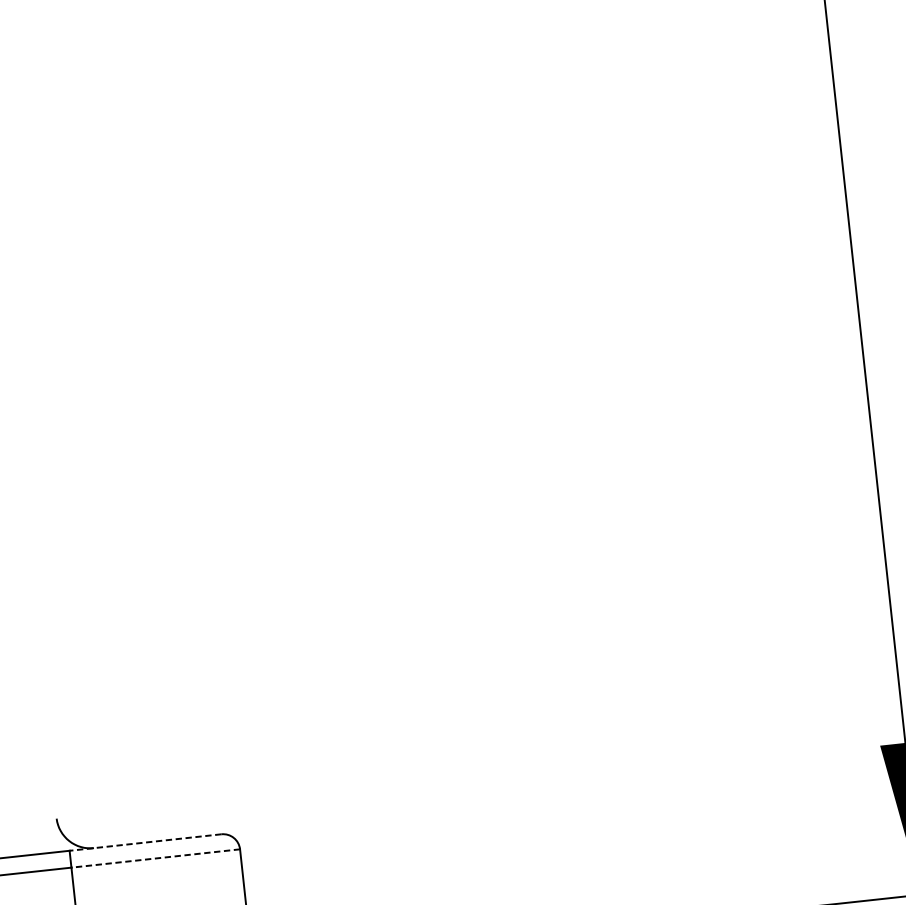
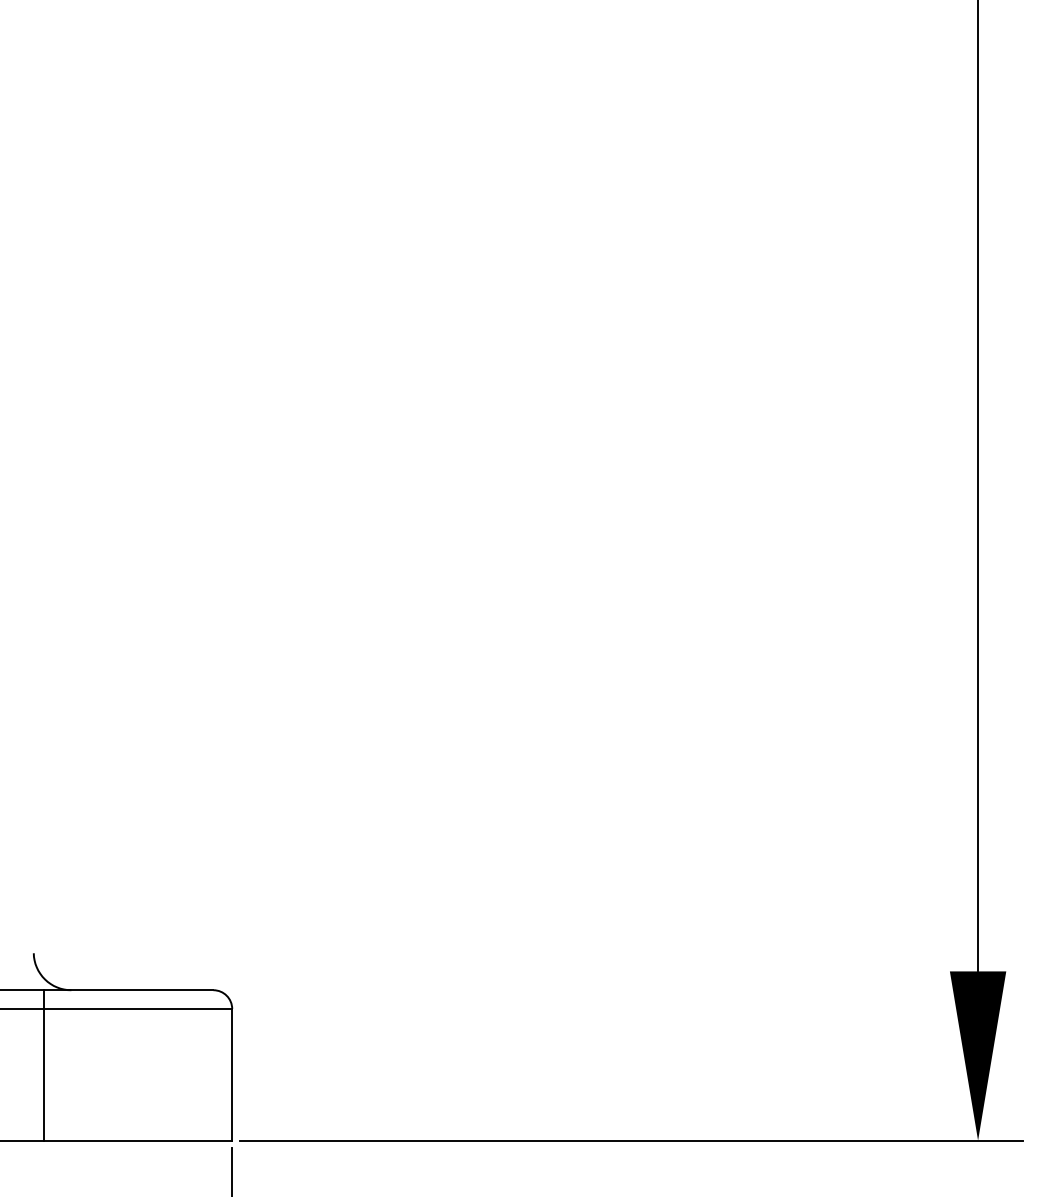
line: (145, 842) -> (128, 990), dashed -> solid
line: (156, 858) -> (138, 1009), dashed -> solid

